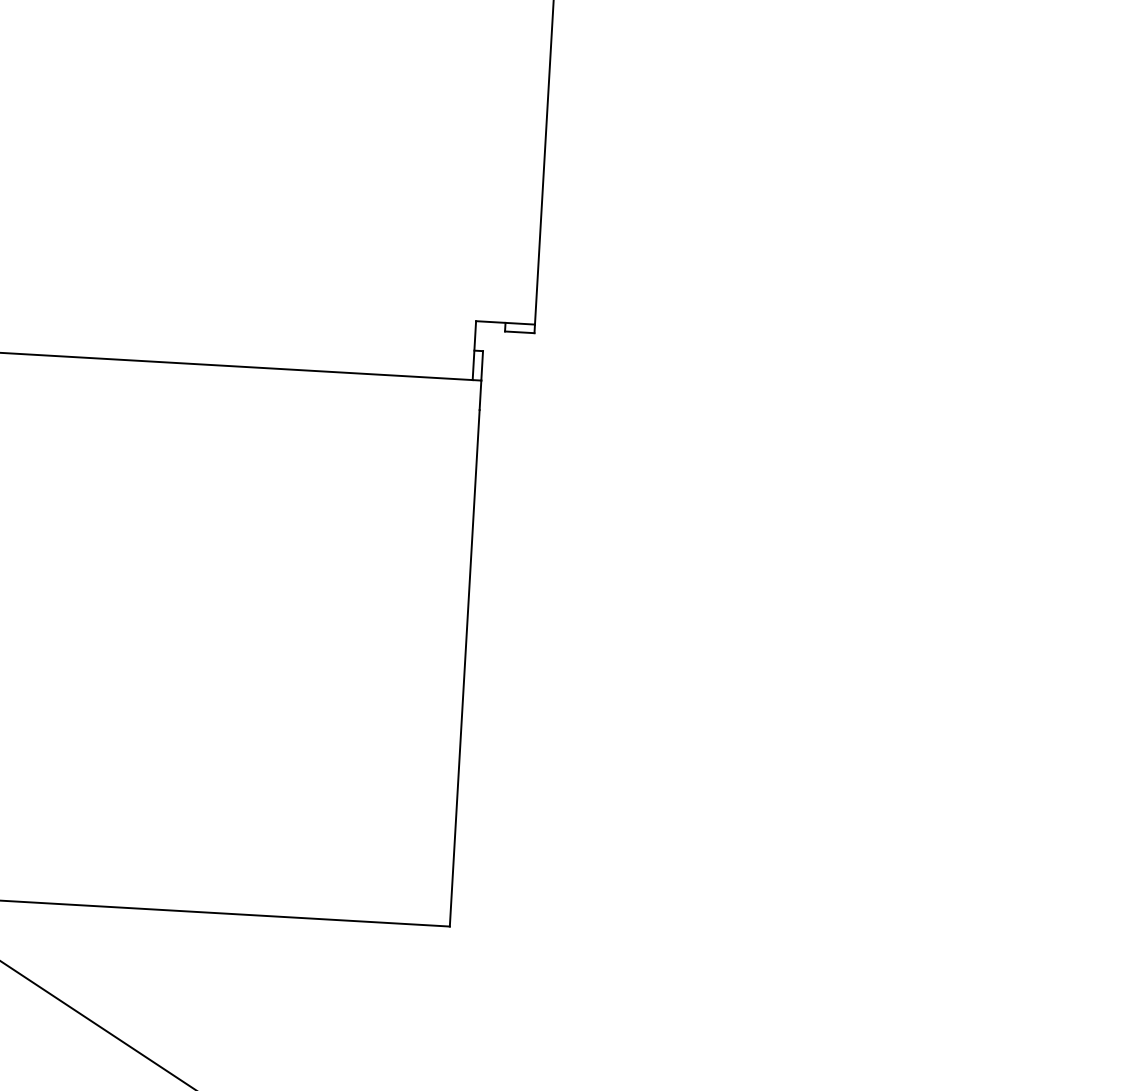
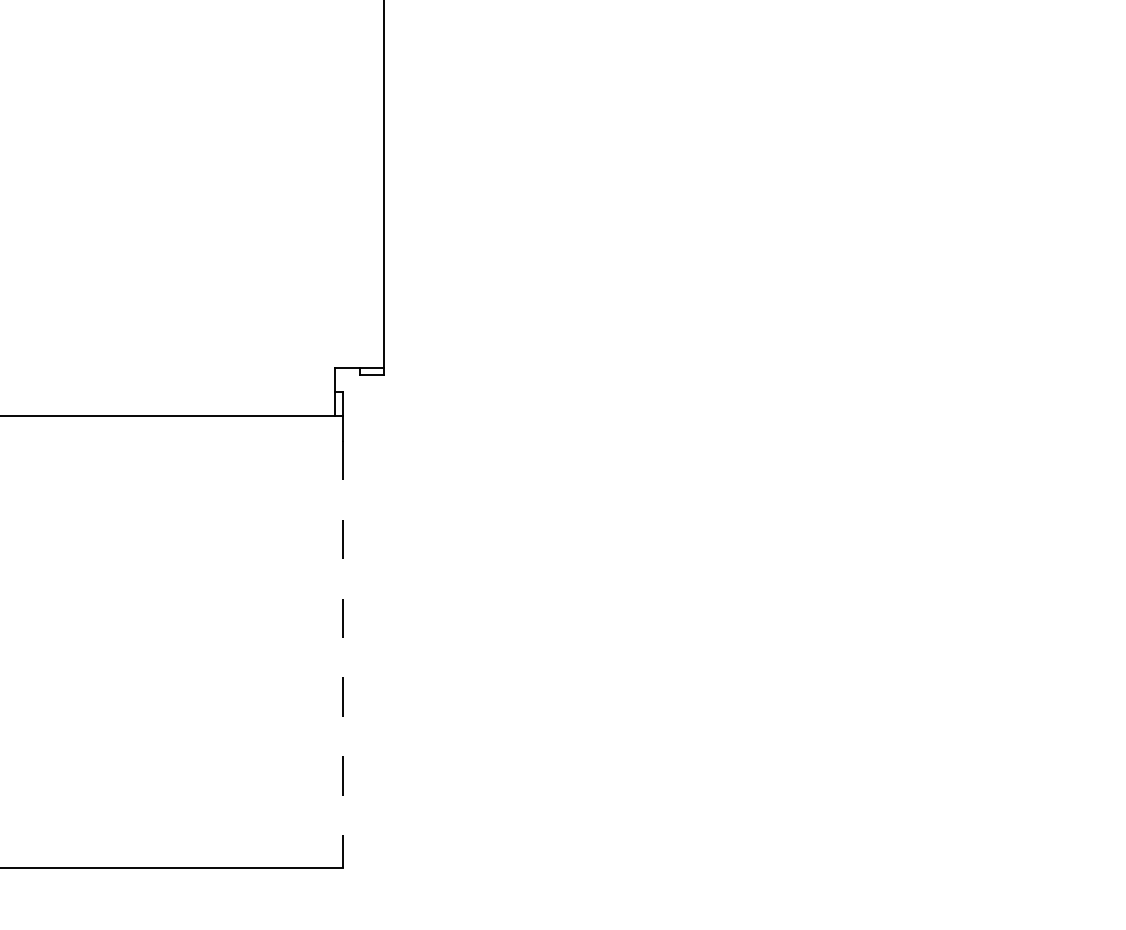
line: (464, 668) -> (342, 654), solid -> dashed

